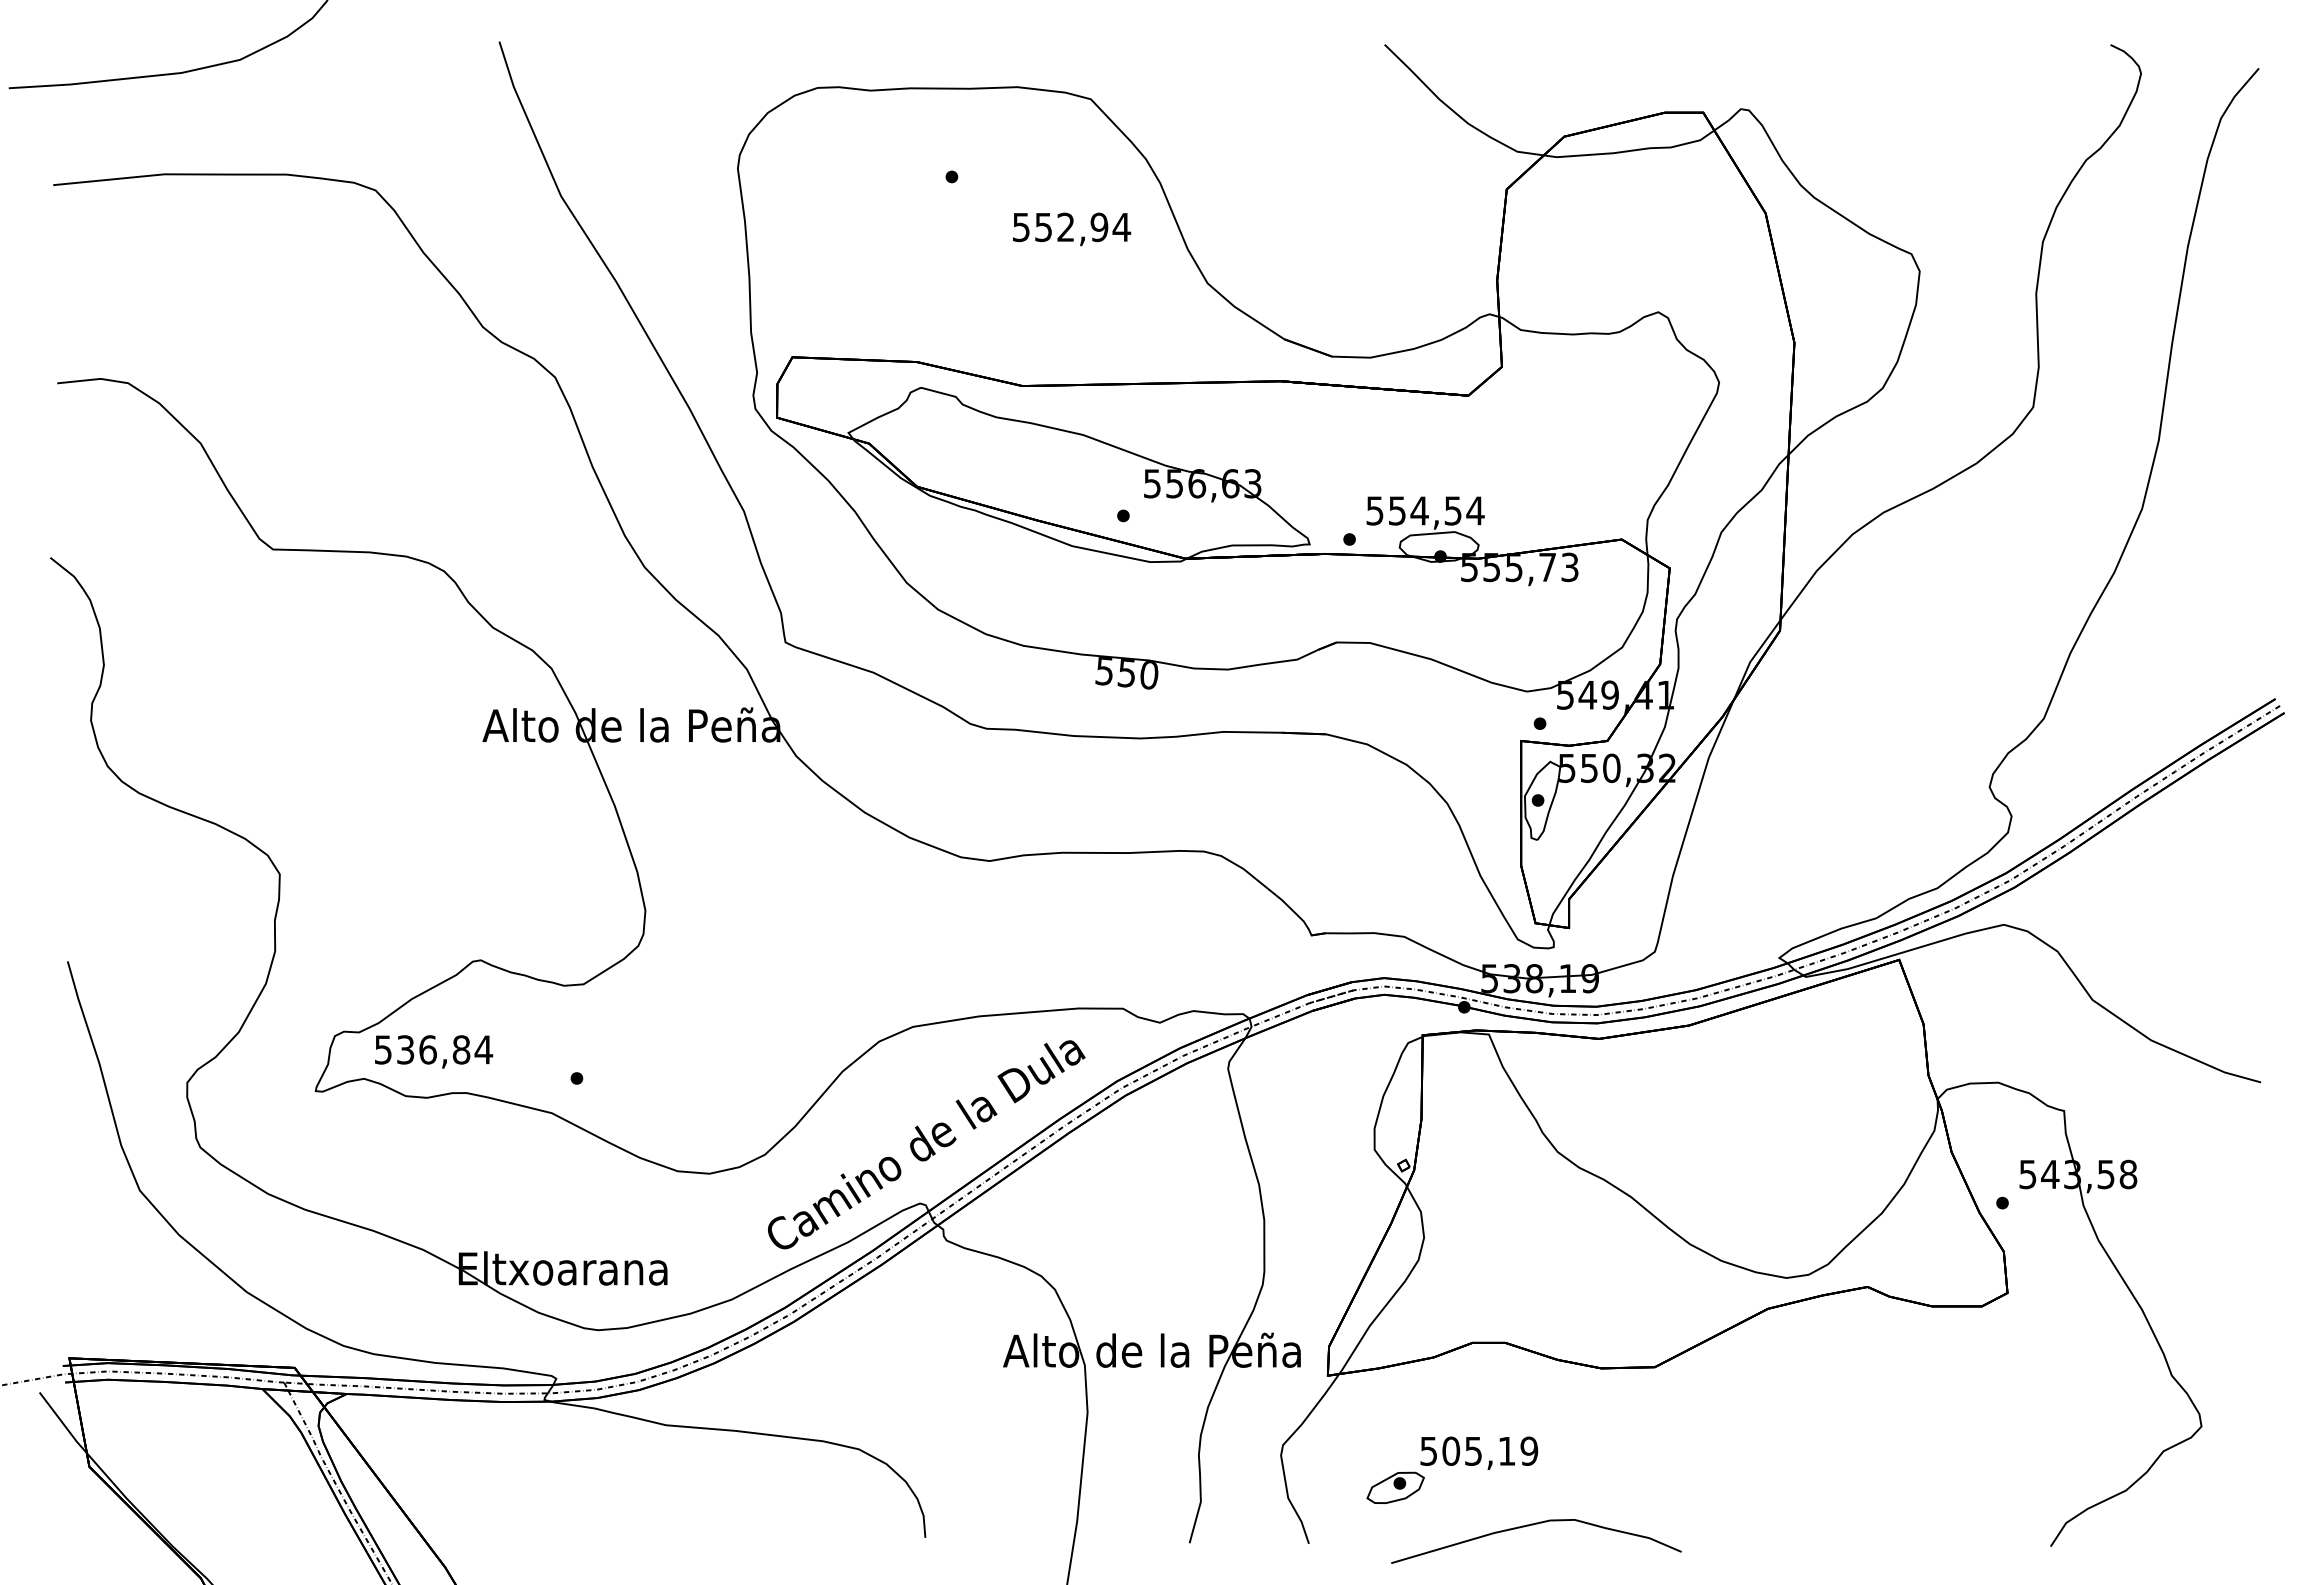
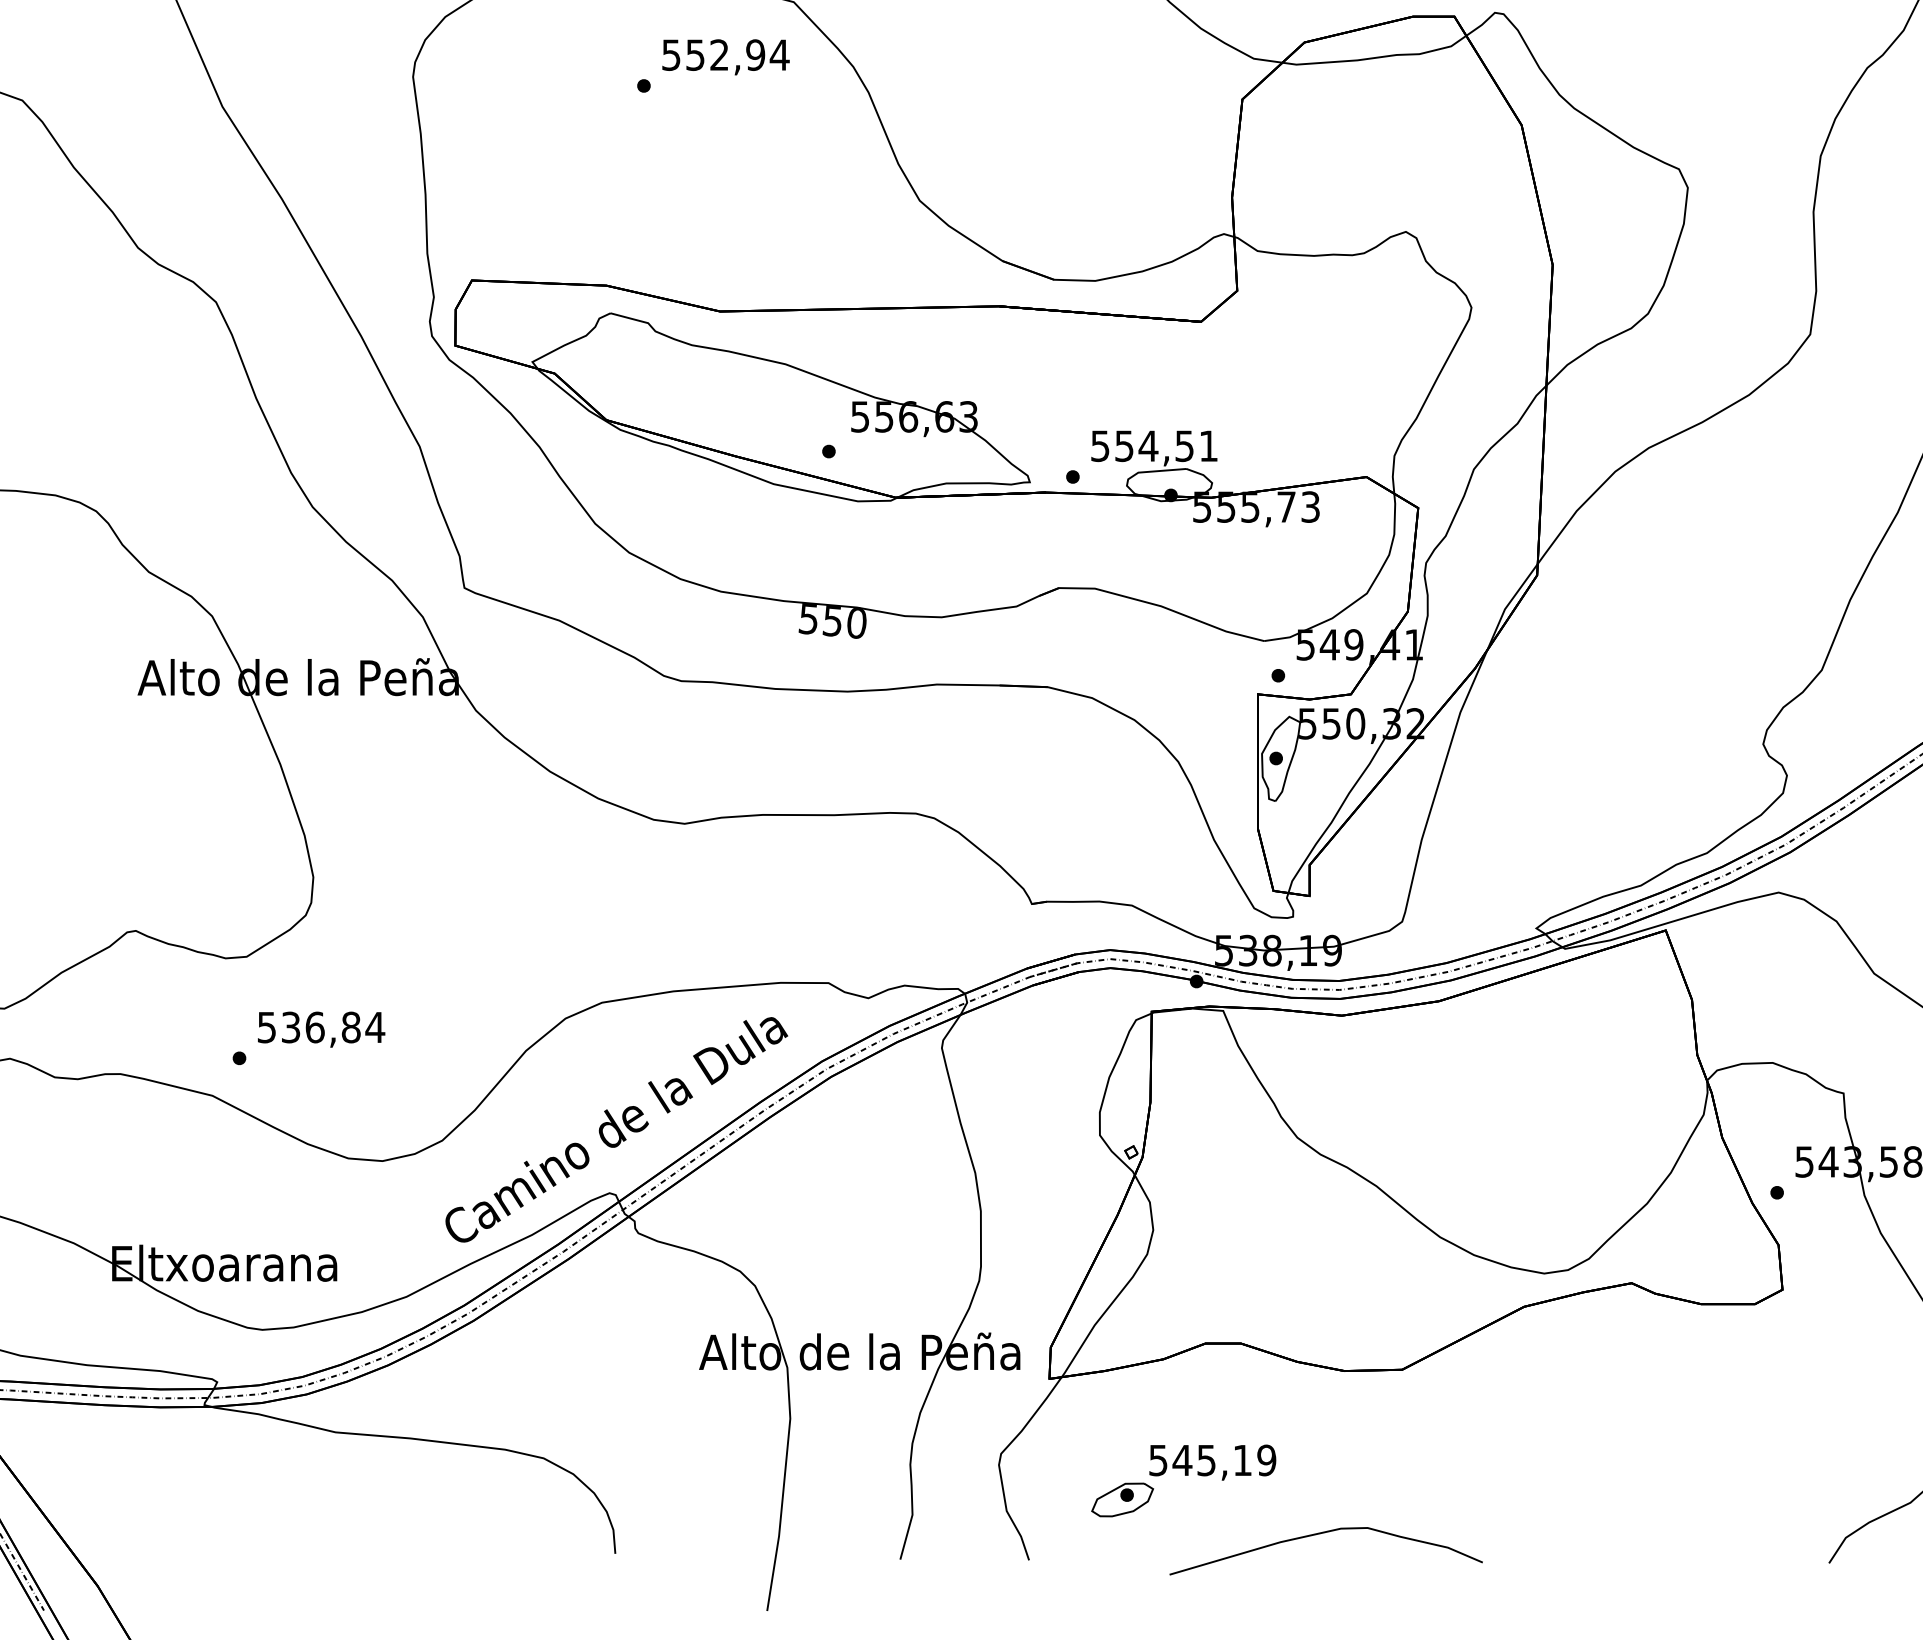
text: (1072, 229) -> (726, 57), moved
text: (1475, 510) -> (1208, 445), 554,54 -> 554,51
text: (434, 1051) -> (322, 1029), moved
text: (1450, 1450) -> (1181, 1459), 505,19 -> 545,19
curve: (1533, 1525) -> (1323, 1534), moved

